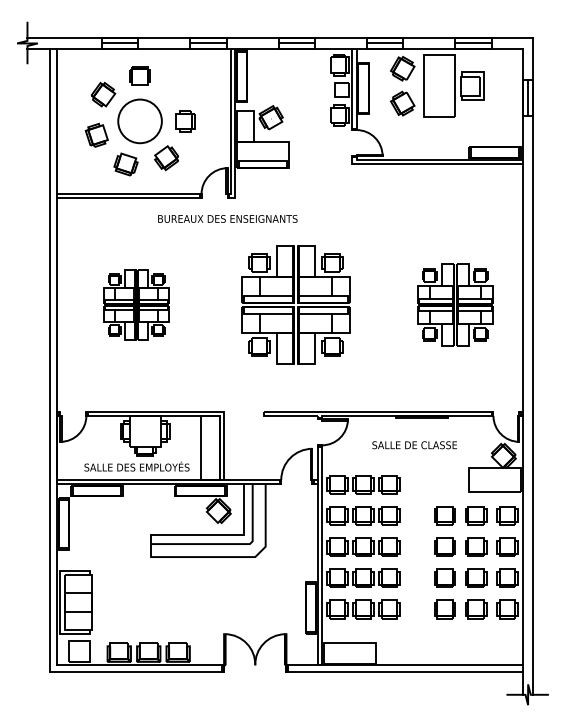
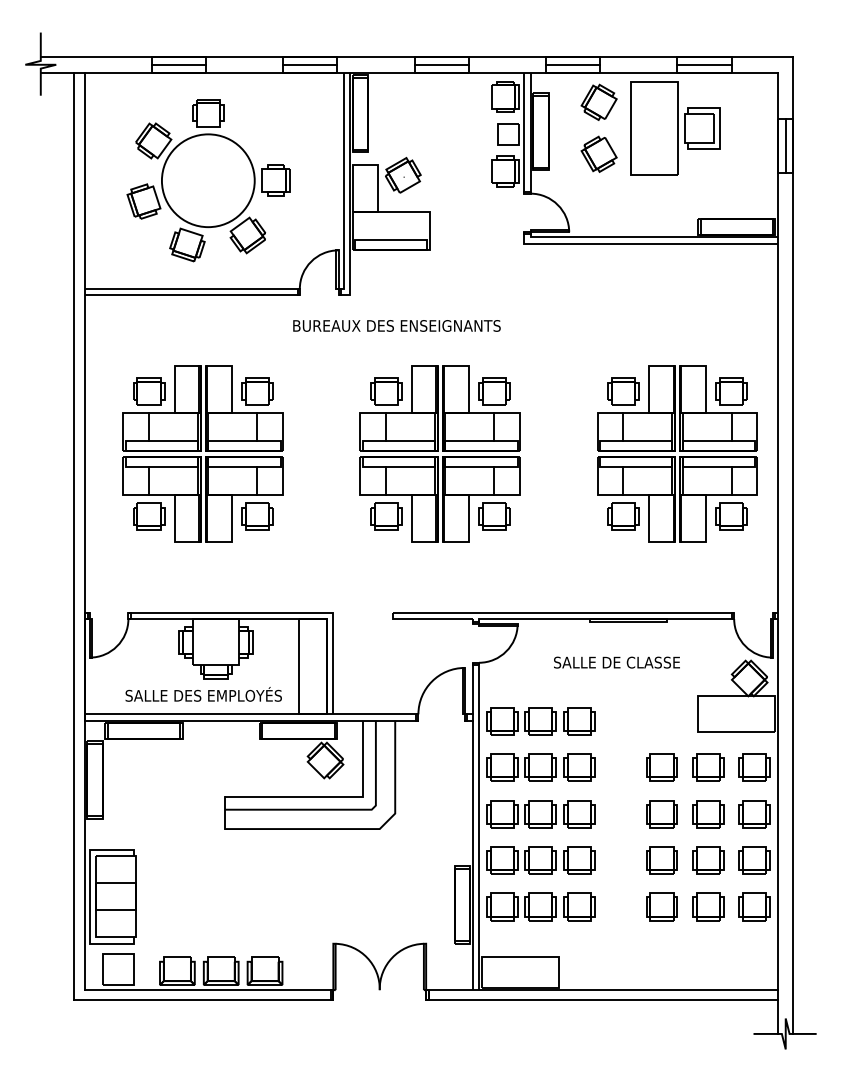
circle: (139, 121) -> (207, 180), size x1.43
text: (227, 218) -> (396, 325), moved
part: (136, 304) -> (203, 453), size x1.67
part: (455, 304) -> (677, 453), size x1.43

